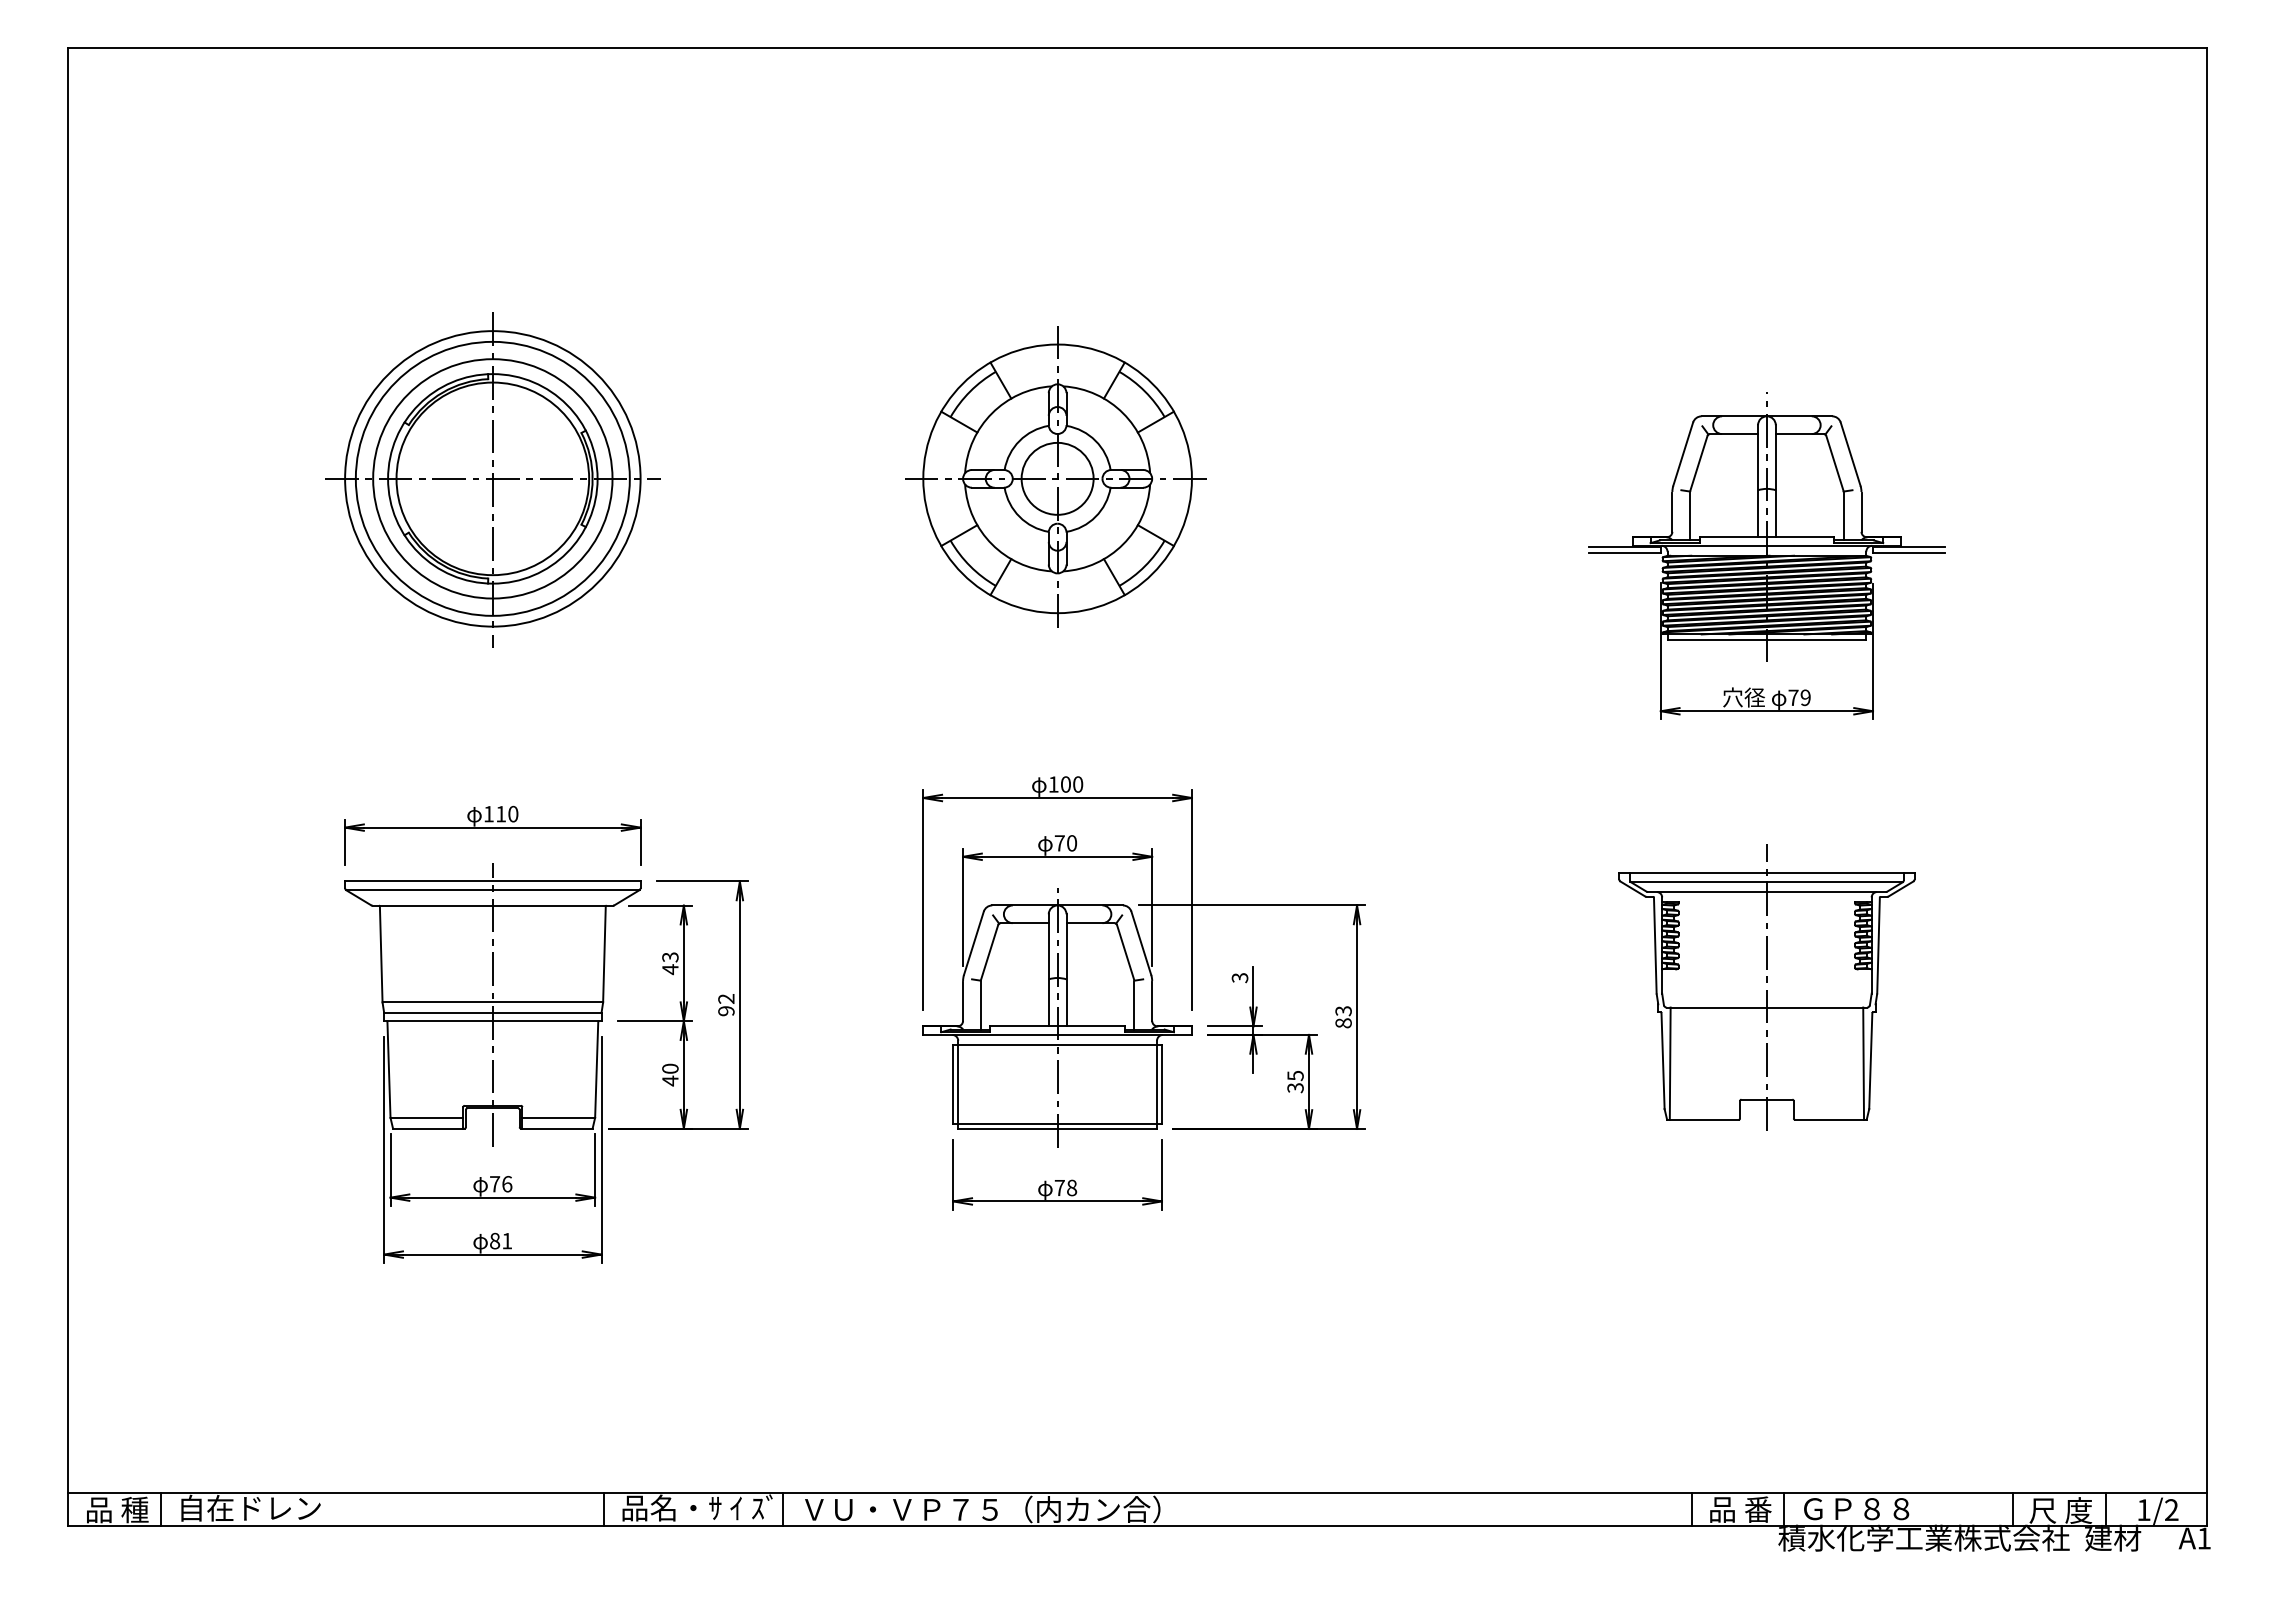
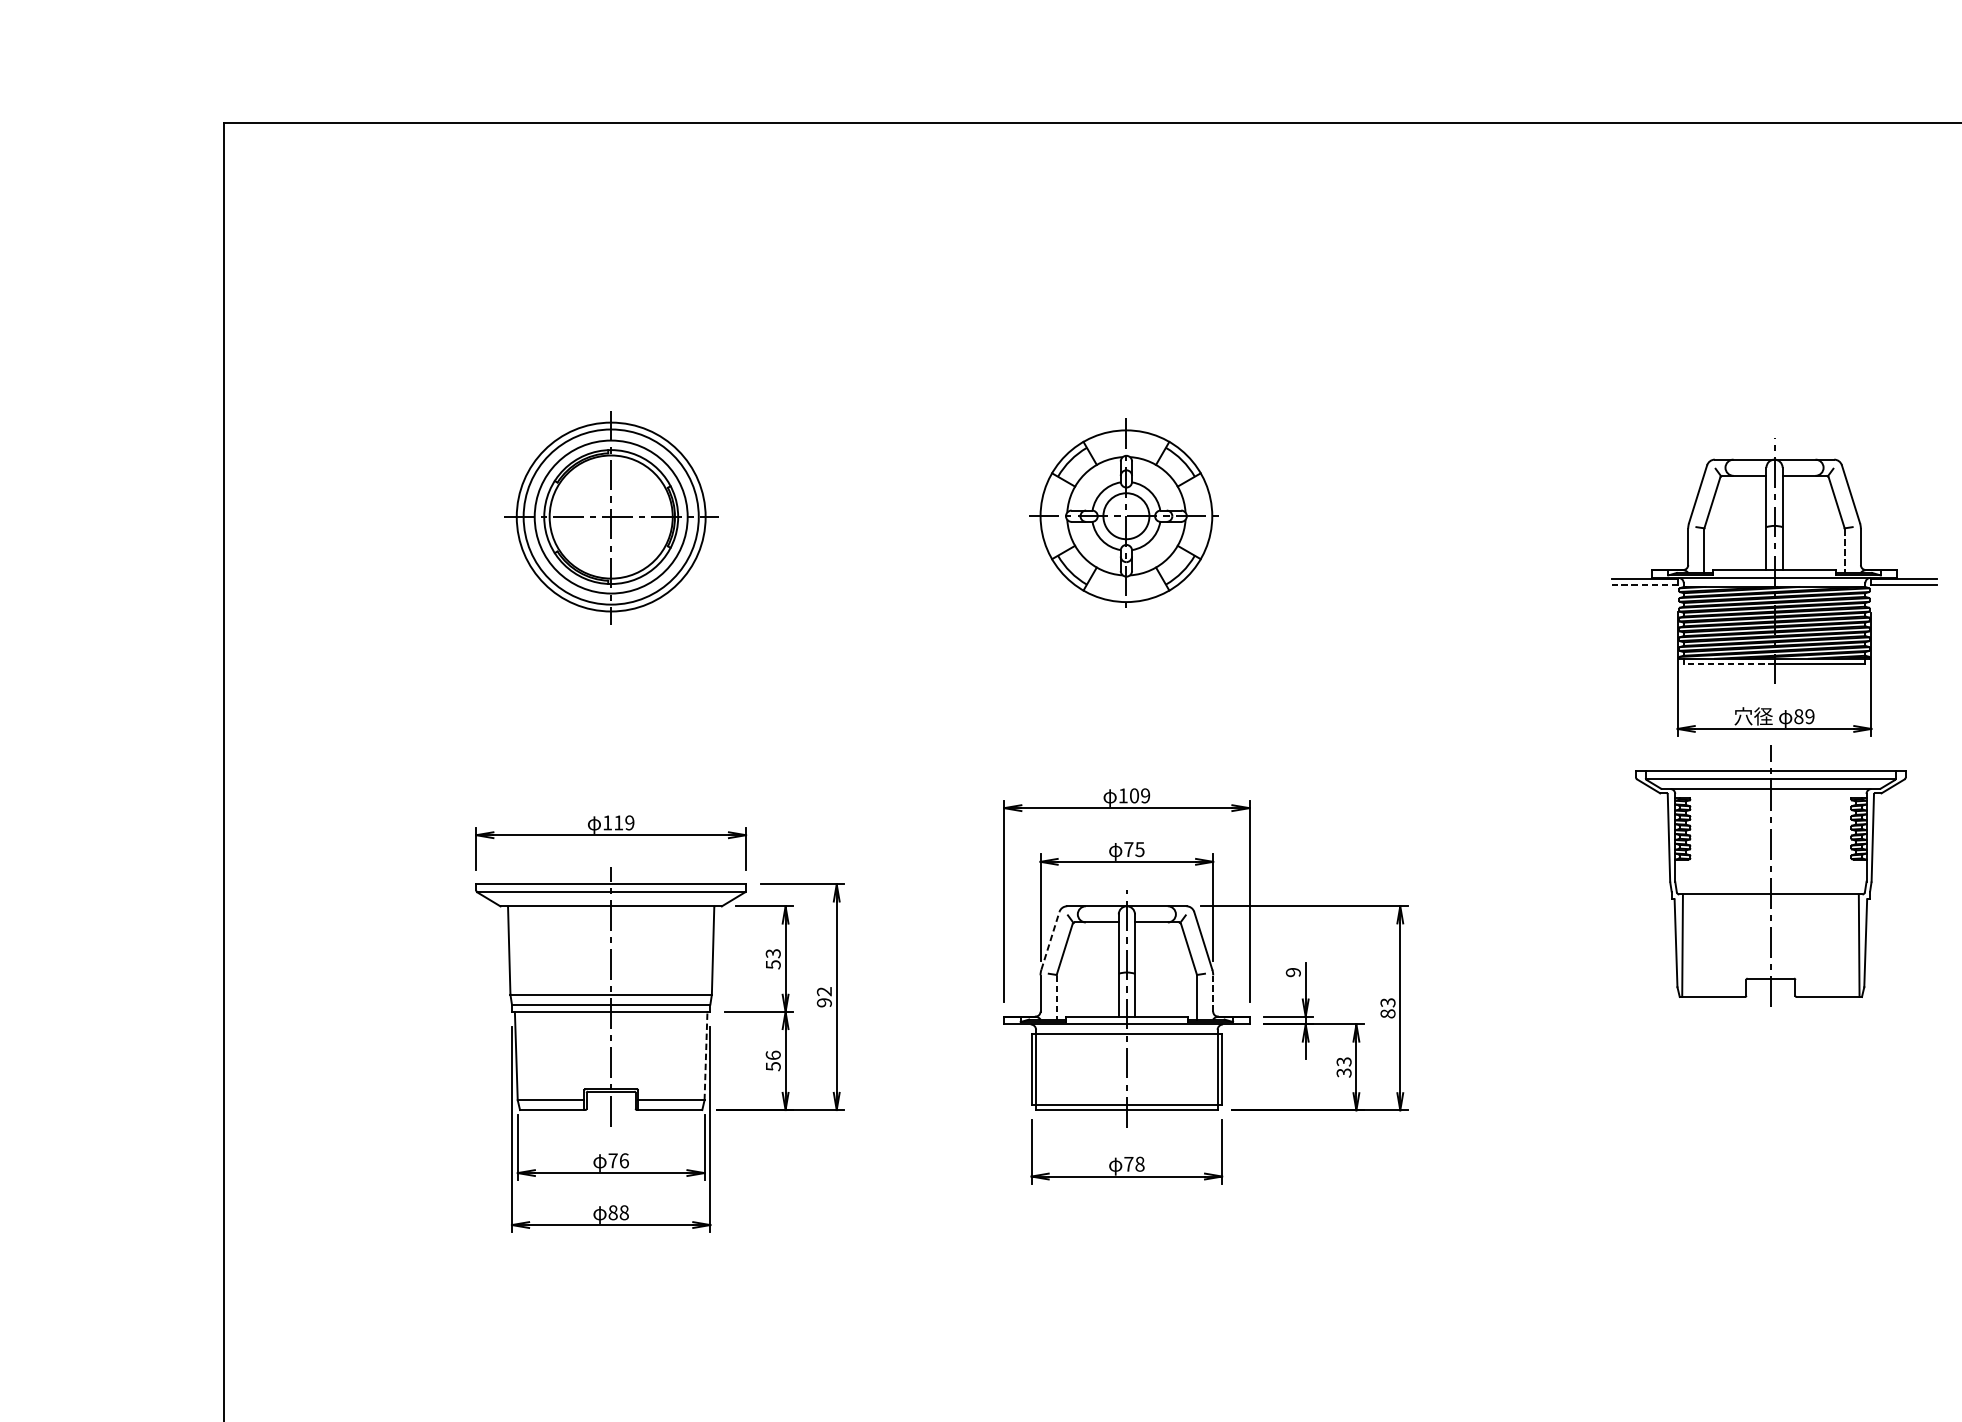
part: (1055, 476) -> (1124, 514), size x0.7
part: (492, 479) -> (610, 517), size x0.7
line: (1843, 516) -> (1844, 551), solid -> dashed
line: (1624, 553) -> (1644, 584), solid -> dashed
line: (1717, 639) -> (1729, 663), solid -> dashed
text: (1793, 697) -> (1798, 716), 79 -> 89
text: (1078, 784) -> (1145, 795), 100 -> 109
text: (513, 814) -> (630, 823), 110 -> 119
text: (1071, 843) -> (1139, 849), 70 -> 75
line: (974, 942) -> (1050, 940), solid -> dashed
text: (670, 969) -> (773, 964), 43 -> 53
text: (1240, 978) -> (1293, 972), 3 -> 9
part: (1766, 987) -> (1770, 876), moved
line: (1152, 1001) -> (1213, 993), solid -> dashed
line: (980, 1005) -> (1056, 997), solid -> dashed
line: (596, 1069) -> (705, 1056), solid -> dashed
text: (670, 1074) -> (773, 1060), 40 -> 56
text: (1295, 1075) -> (1344, 1061), 35 -> 33
text: (507, 1240) -> (624, 1212), 81 -> 88

